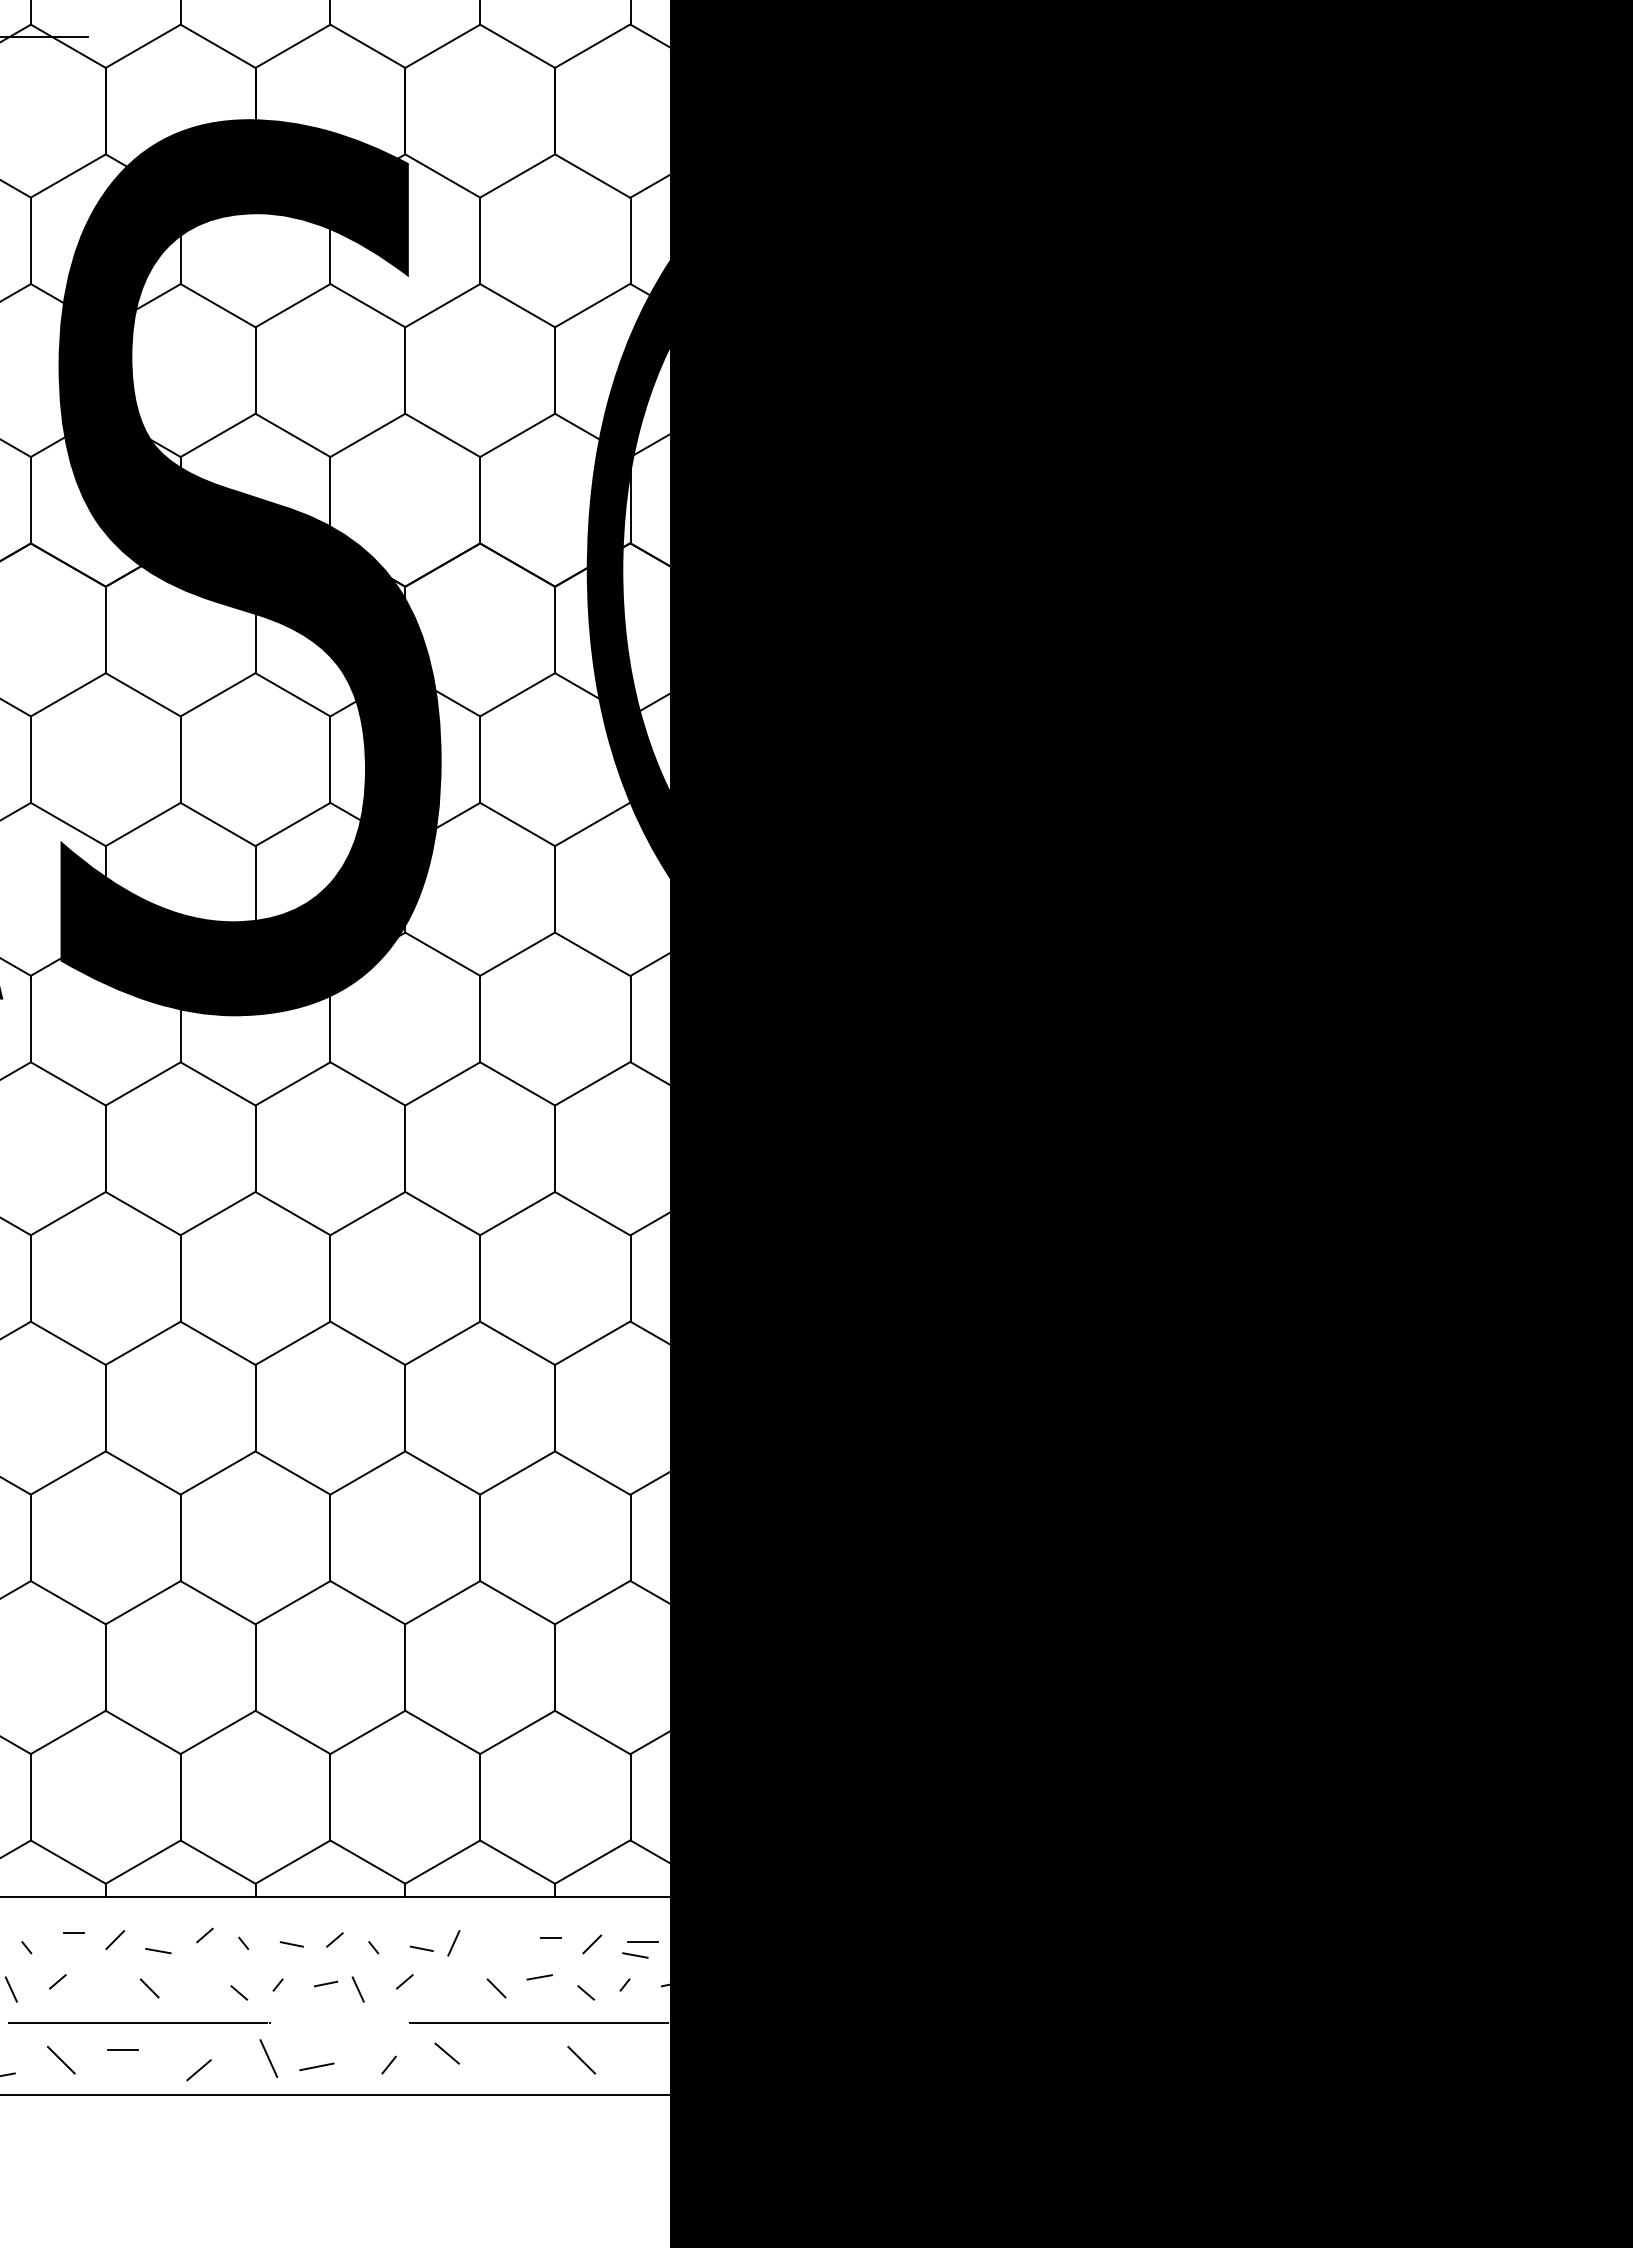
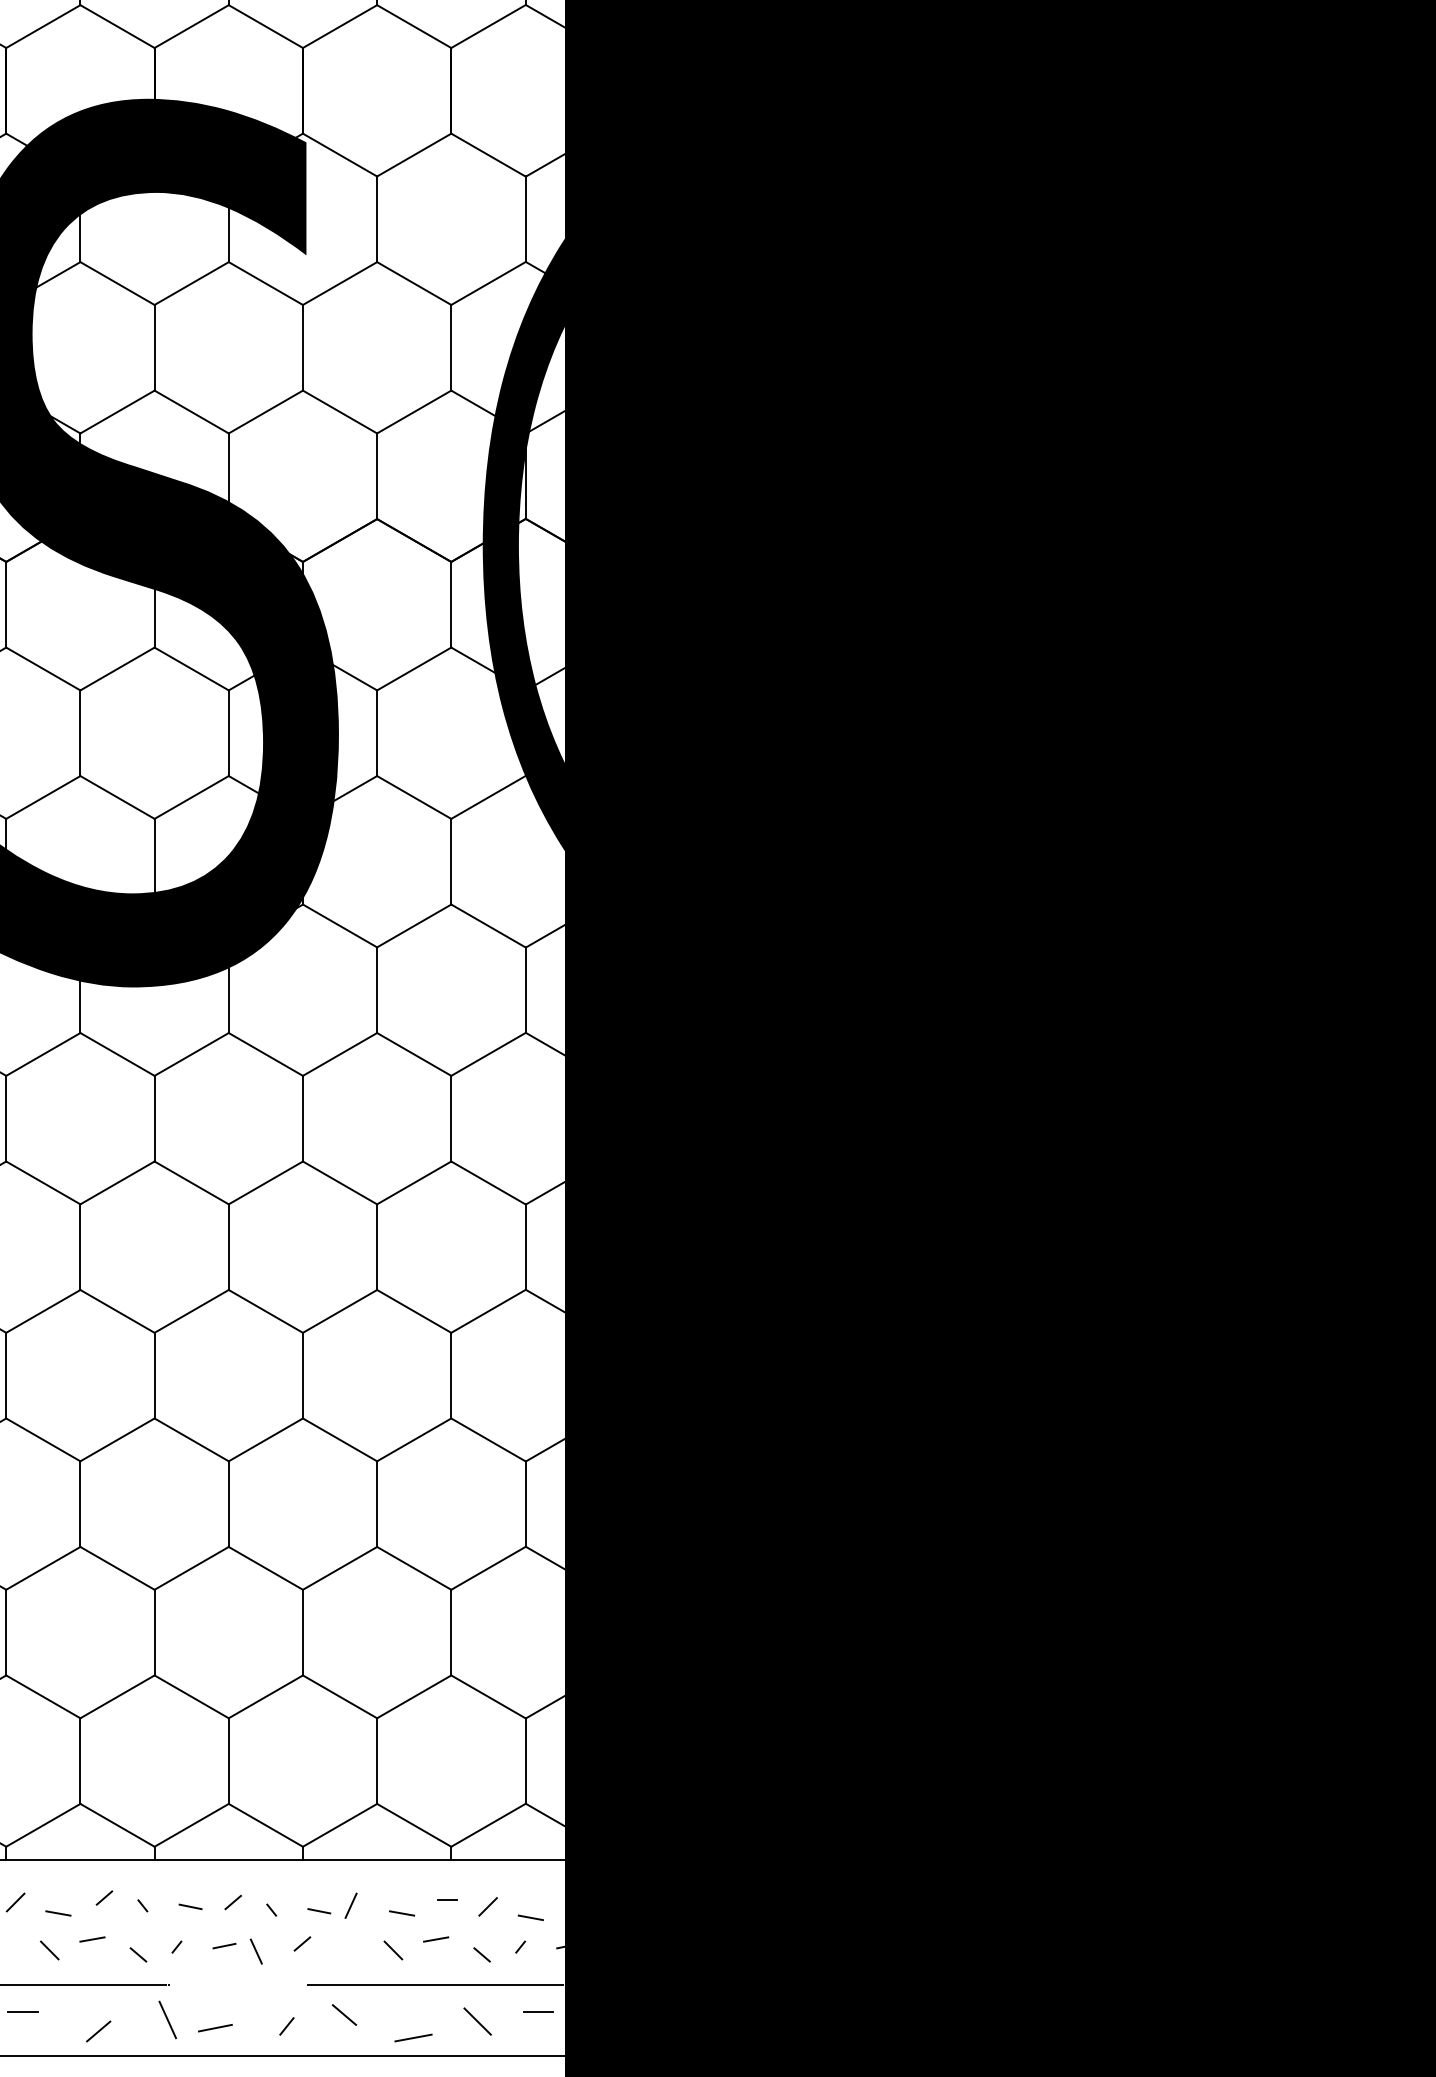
line: (642, 1941) -> (537, 2010), moved
line: (505, 1950) -> (402, 1912), added
line: (192, 1977) -> (92, 1939), added
line: (516, 2076) -> (413, 2037), added

